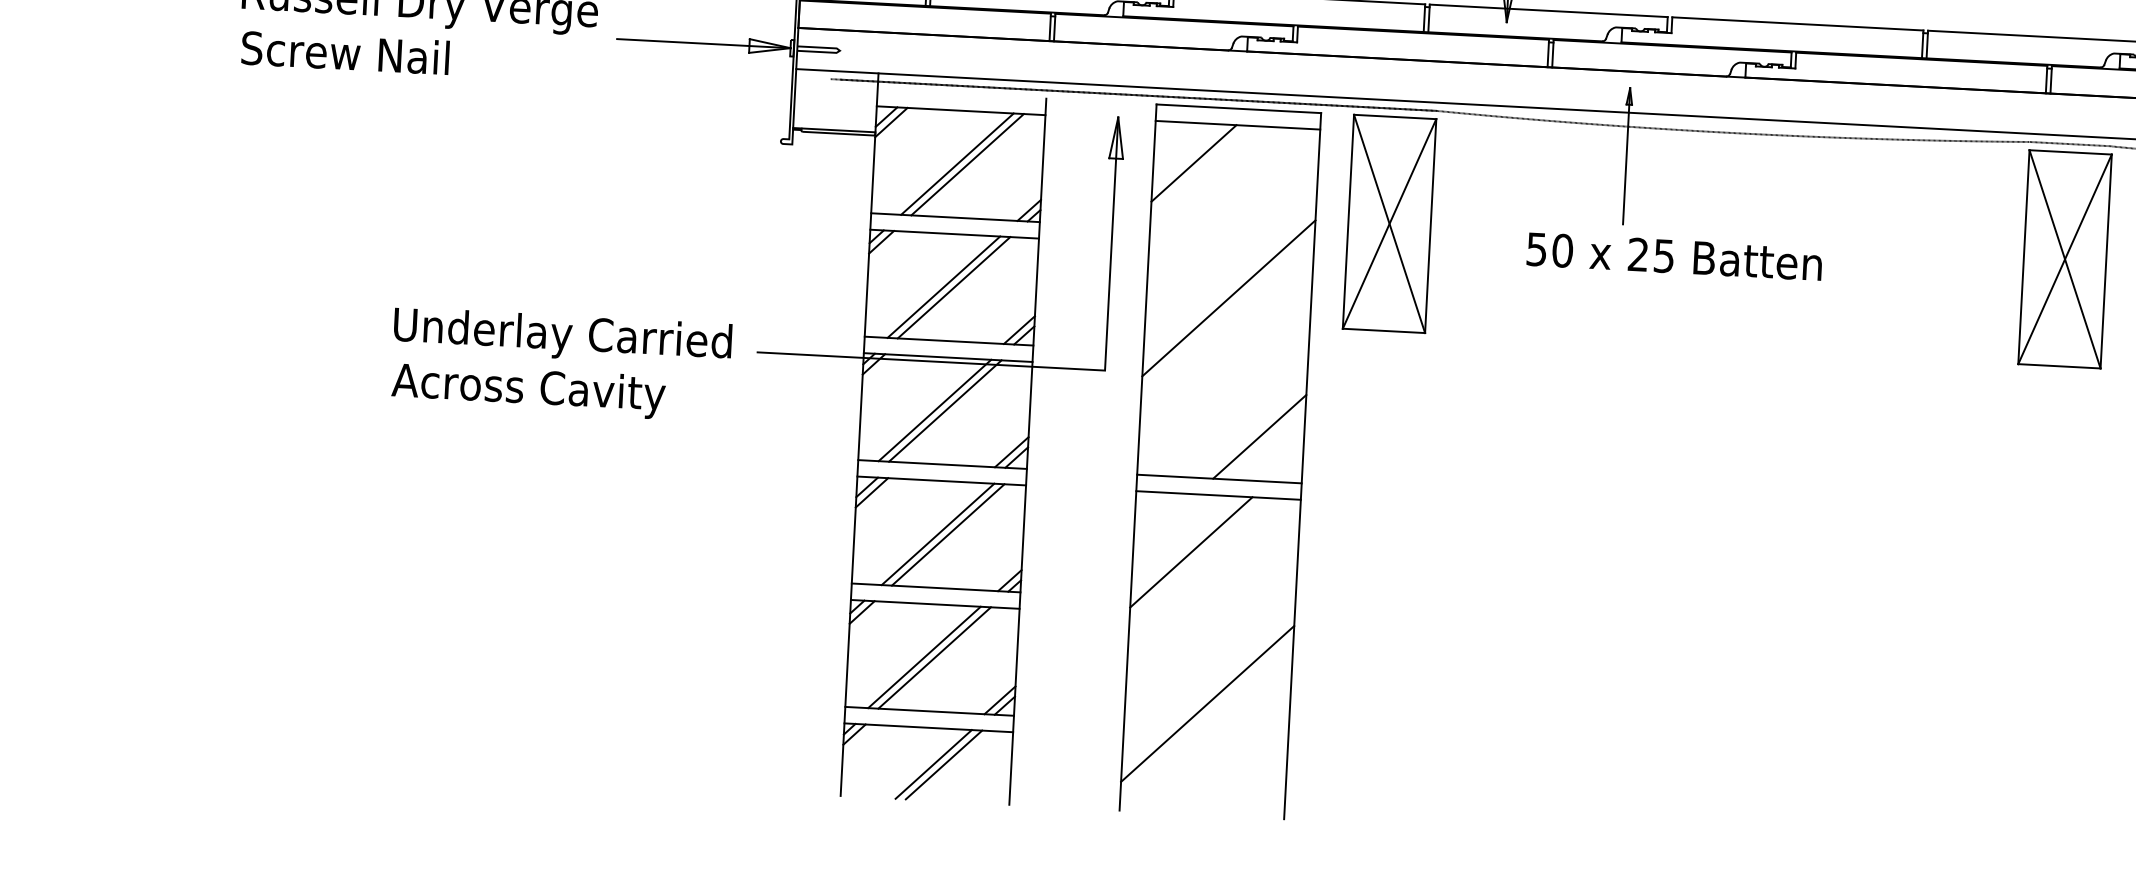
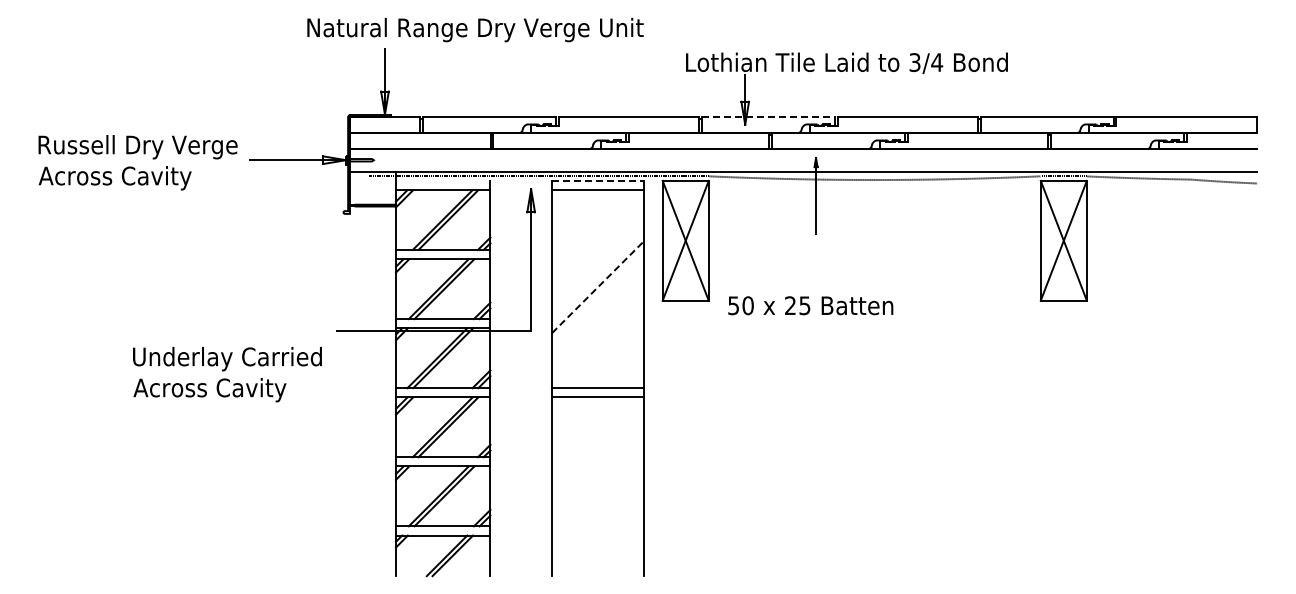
line: (1548, 11) -> (768, 117), solid -> dashed
text: (374, 59) -> (114, 178), Screw Nail -> Across Cavity
line: (1239, 108) -> (598, 180), solid -> dashed
line: (1193, 162) -> (574, 212), removed
text: (1674, 256) -> (810, 305), moved
line: (1229, 297) -> (598, 286), solid -> dashed
text: (561, 364) -> (227, 374), moved
line: (1259, 436) -> (619, 363), removed
line: (1191, 551) -> (584, 429), removed
line: (1208, 704) -> (598, 514), removed

